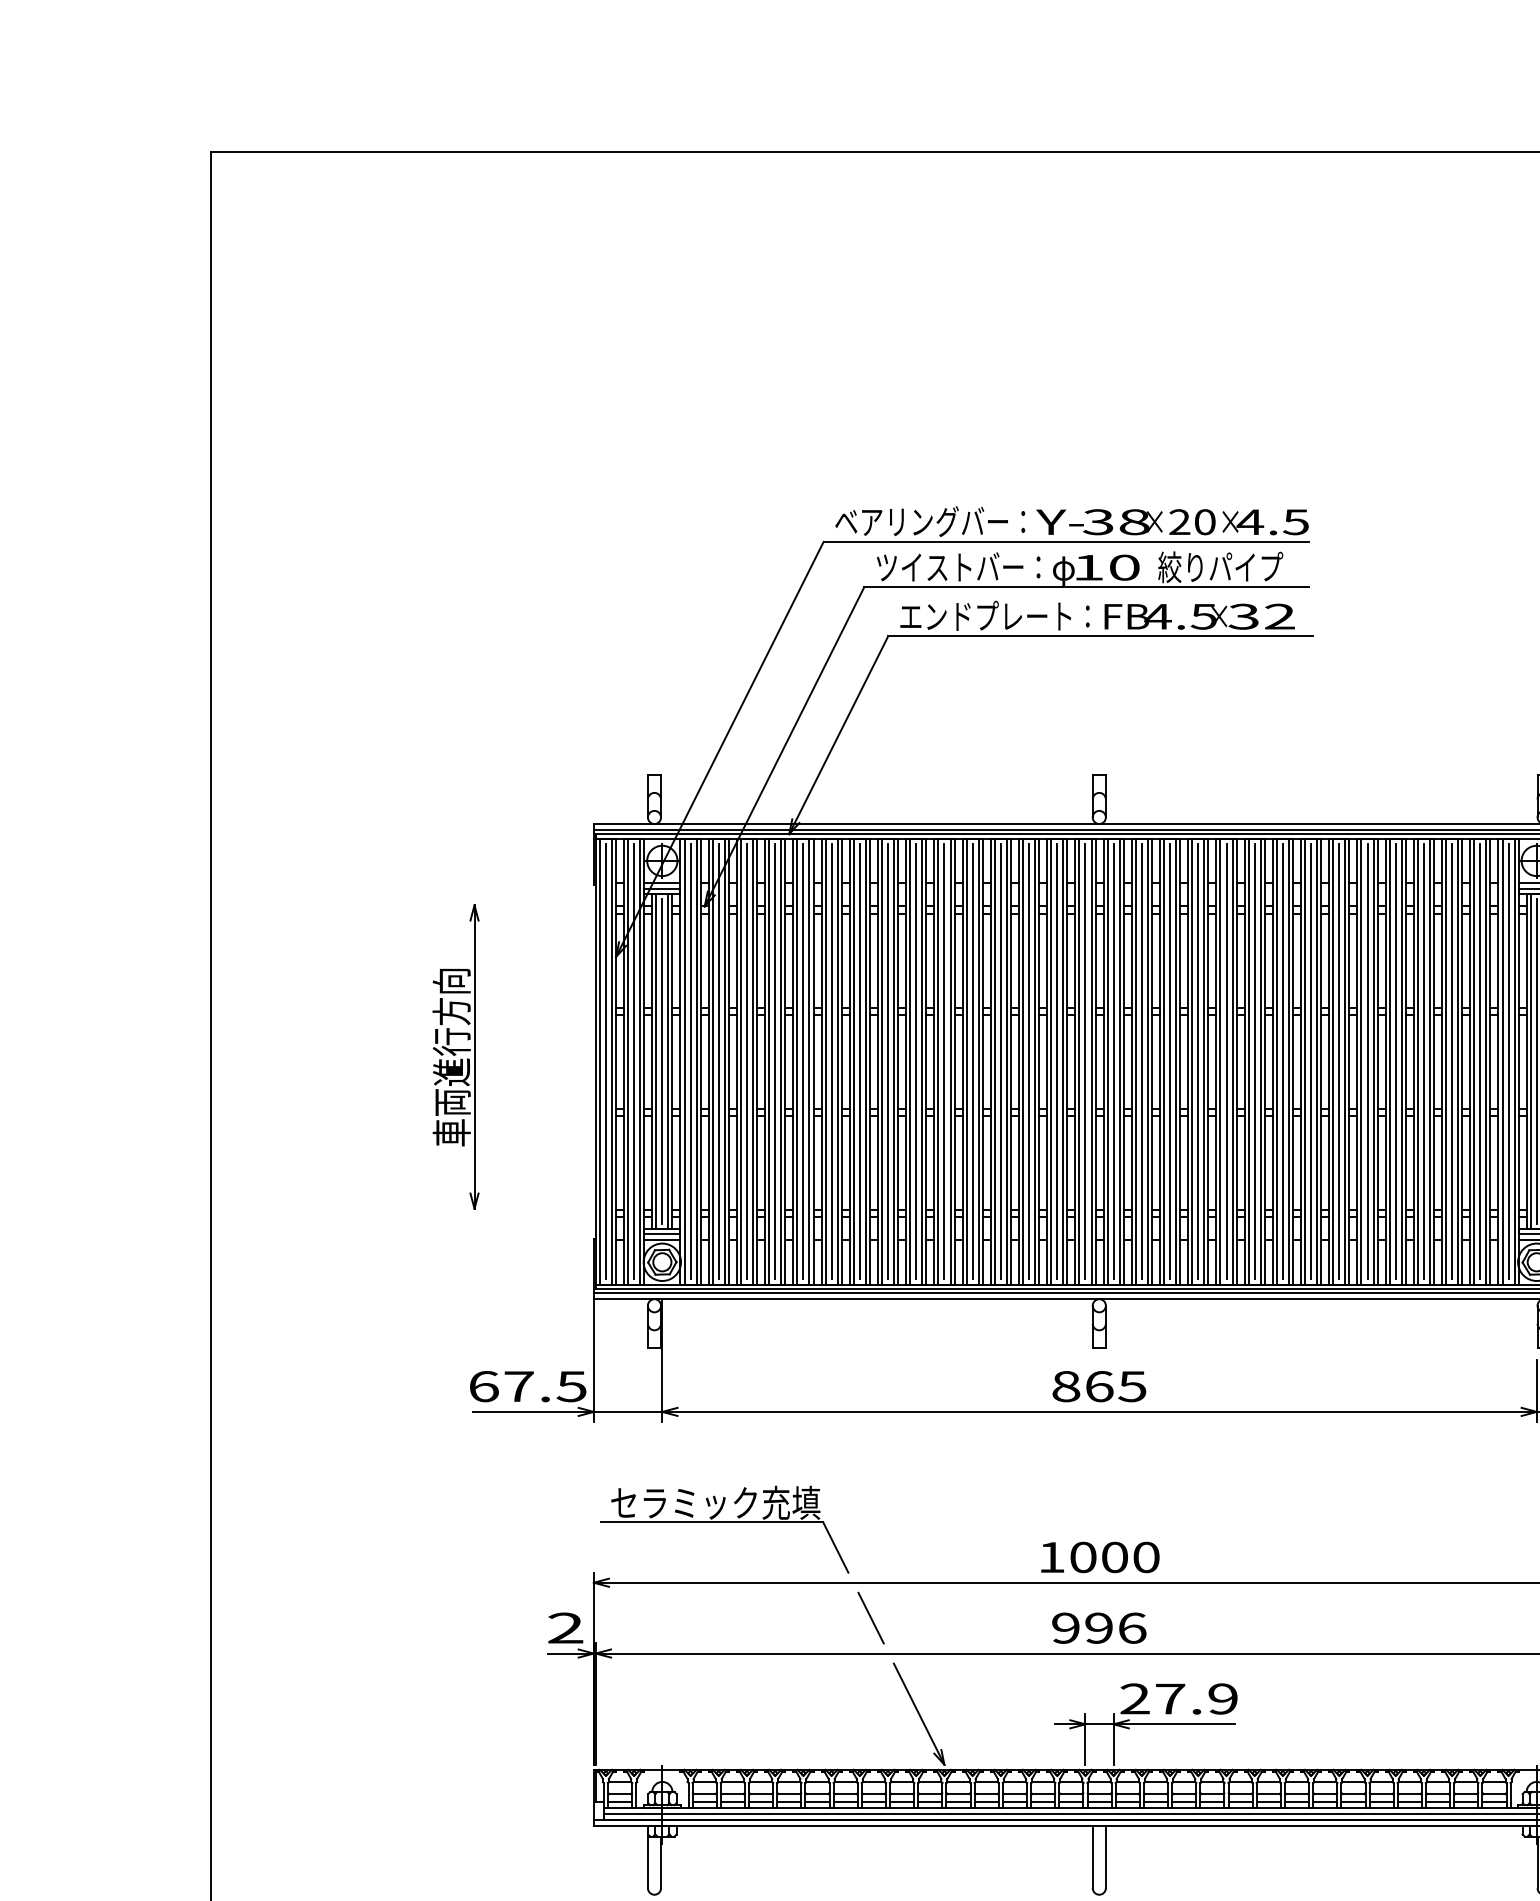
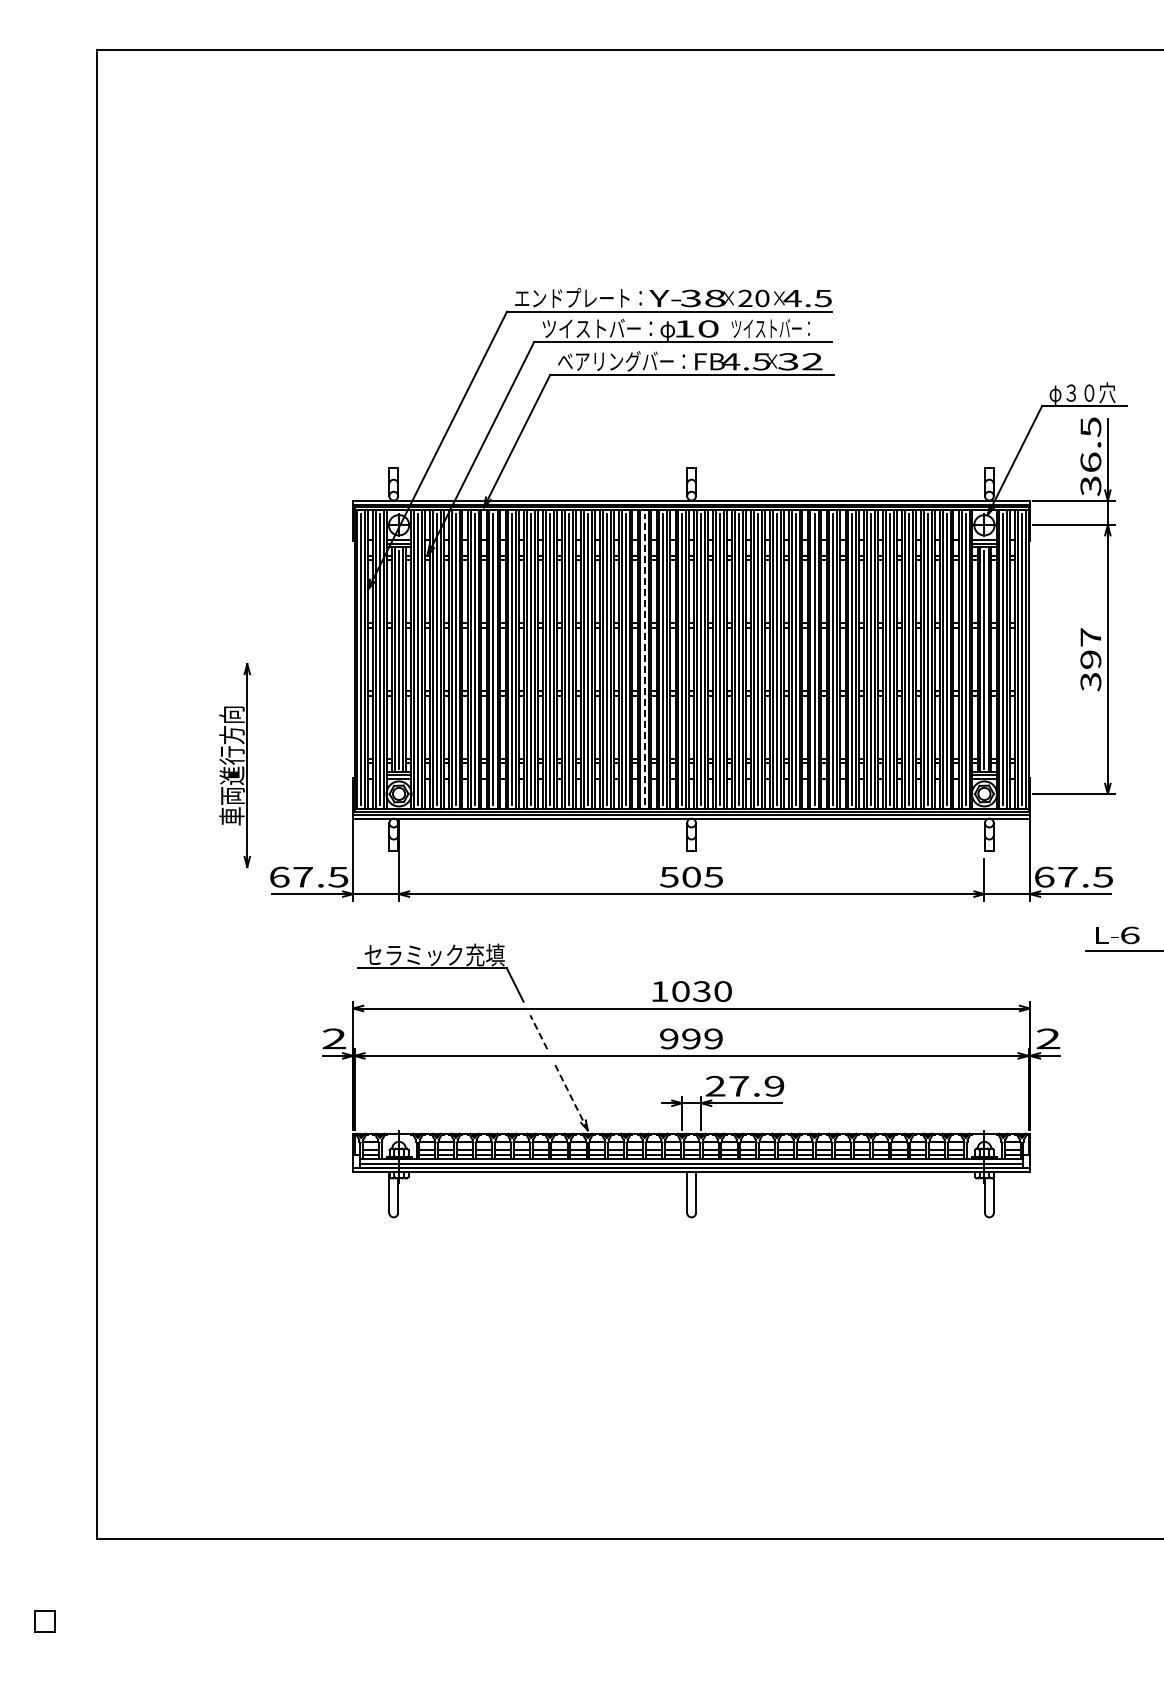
text: (921, 520) -> (572, 297), ベアリングバー： -> エンドプレート：
text: (1220, 567) -> (772, 328), 絞りパイプ -> ツイストバー：
text: (985, 616) -> (615, 361), エンドプレート： -> ベアリングバー：
part: (455, 1056) -> (234, 765), moved
line: (1028, 1061) -> (644, 659), solid -> dashed
text: (1082, 1385) -> (680, 876), 865 -> 505
text: (1114, 1557) -> (701, 991), 1000 -> 1030
line: (870, 1618) -> (538, 1032), solid -> dashed
text: (1132, 1627) -> (713, 1038), 996 -> 999
line: (918, 1714) -> (570, 1096), solid -> dashed

